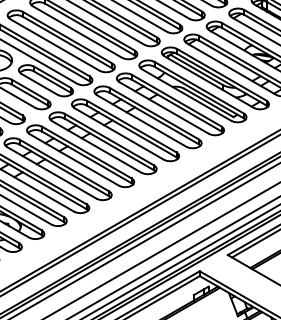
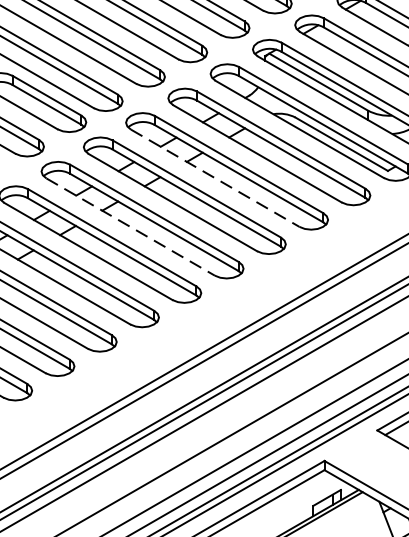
line: (141, 120) -> (214, 177), solid -> dashed
line: (96, 146) -> (130, 226), solid -> dashed

